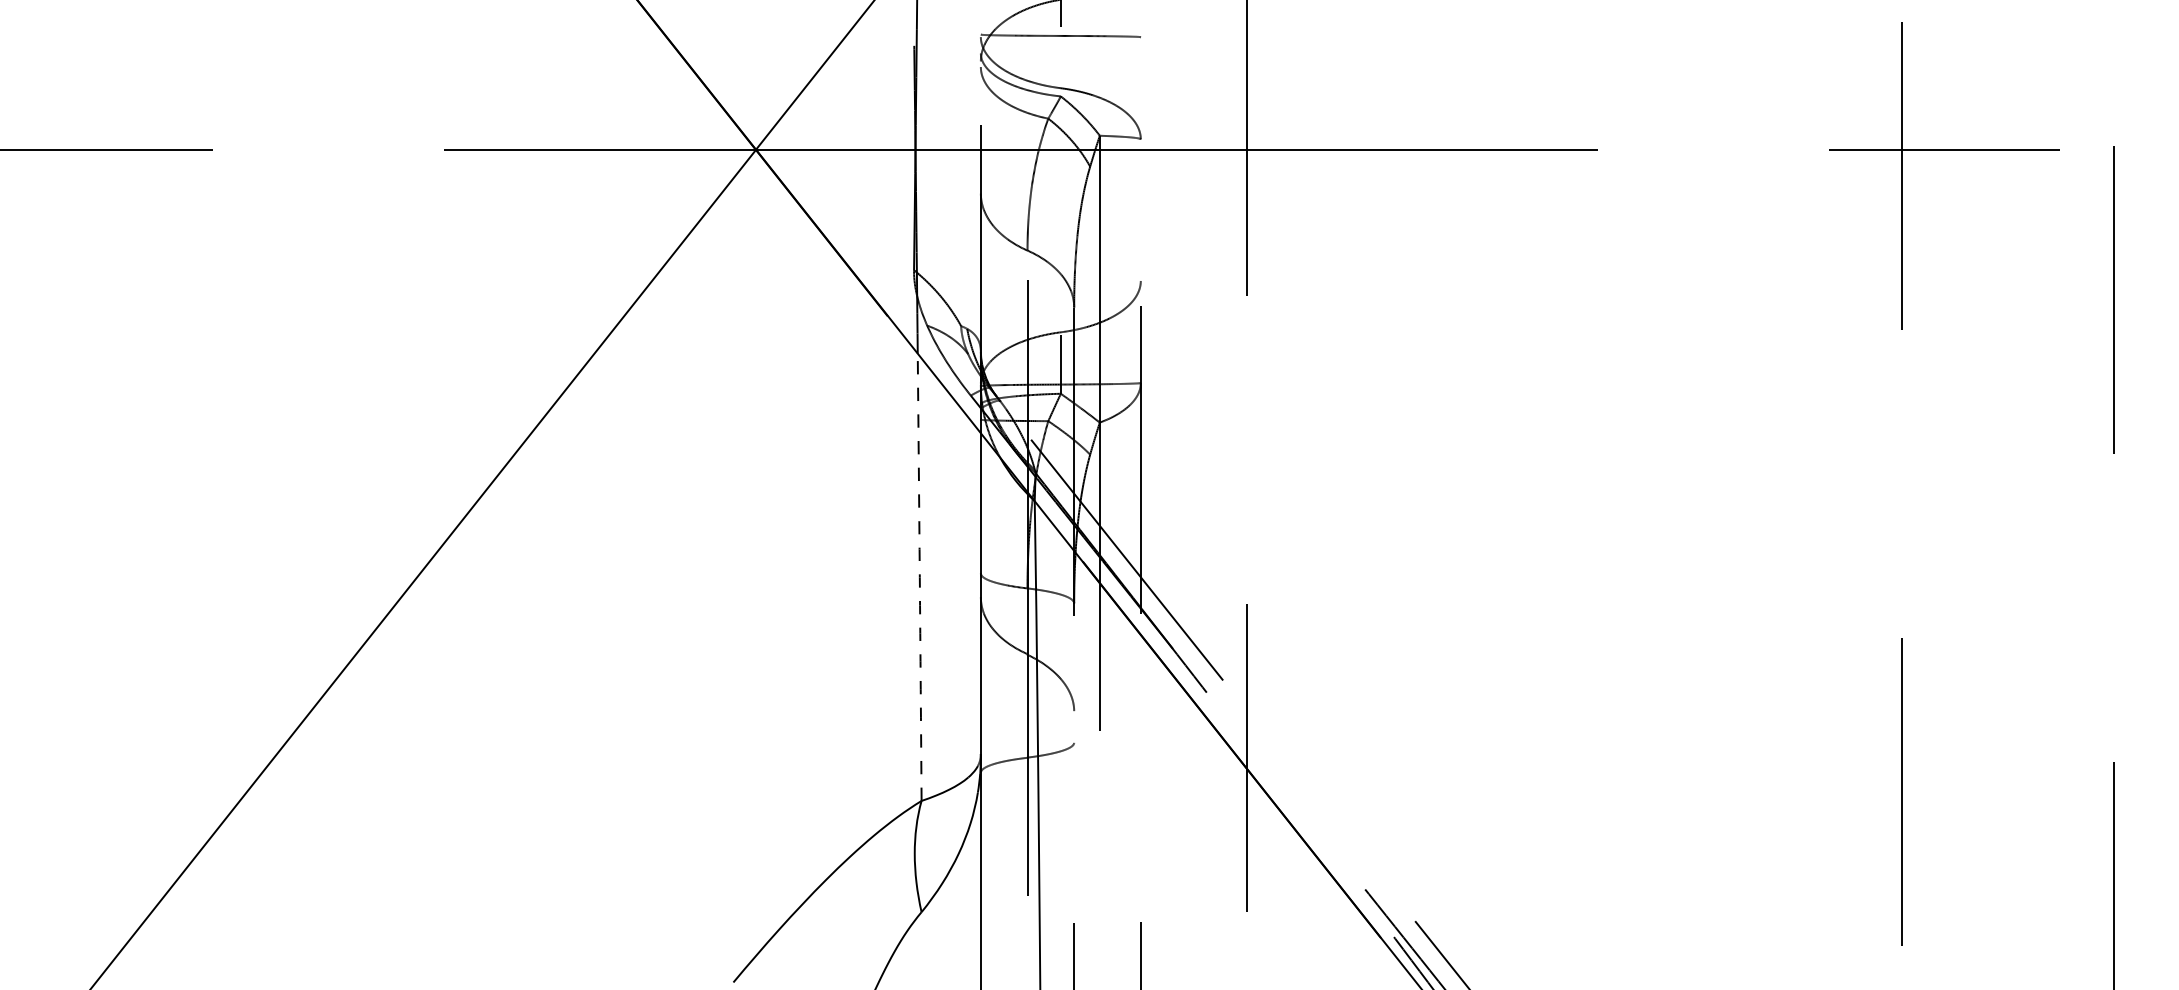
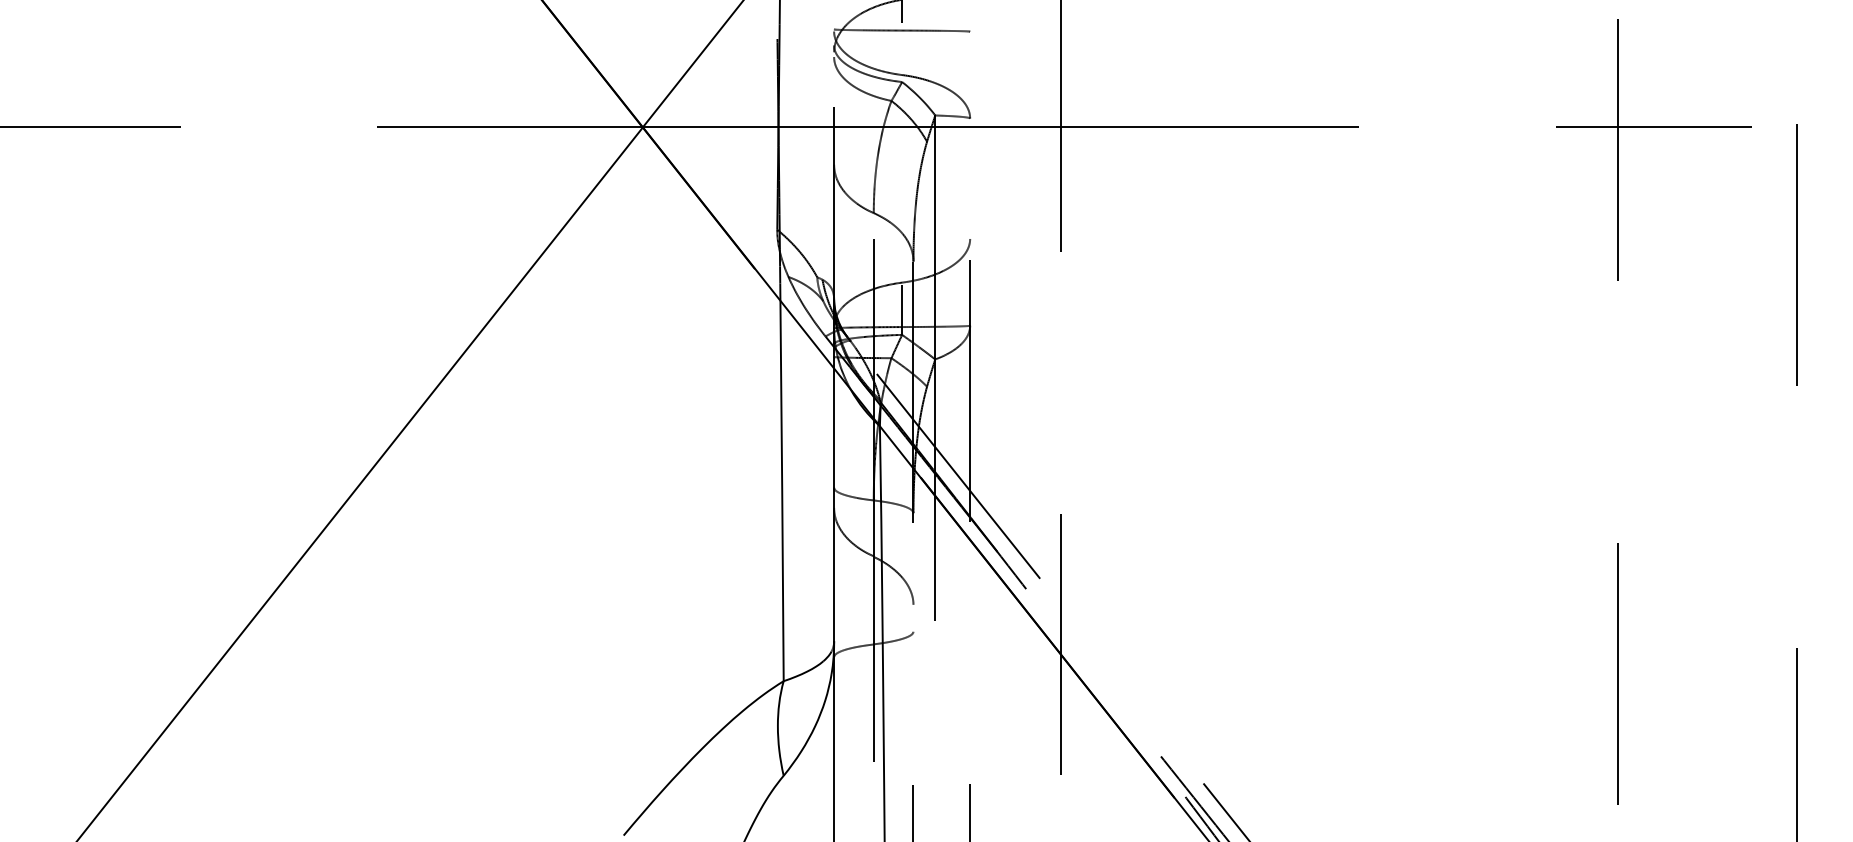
arc: (920, 577) -> (782, 491), dashed -> solid

